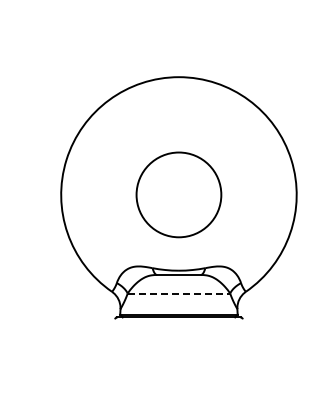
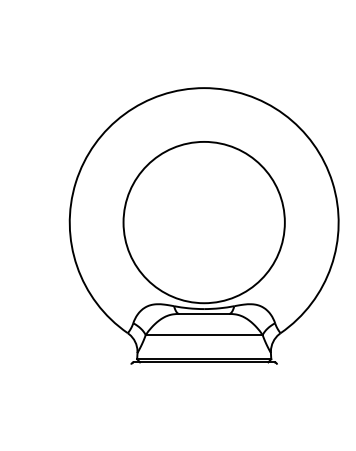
circle: (178, 194) -> (203, 222), size x1.67
line: (179, 293) -> (204, 335), dashed -> solid

